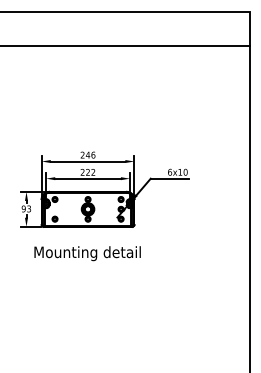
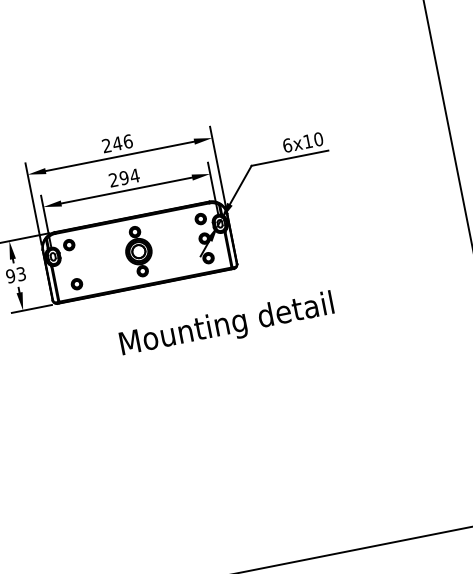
text: (90, 172) -> (129, 177), 222 -> 294
text: (87, 253) -> (226, 325), moved

